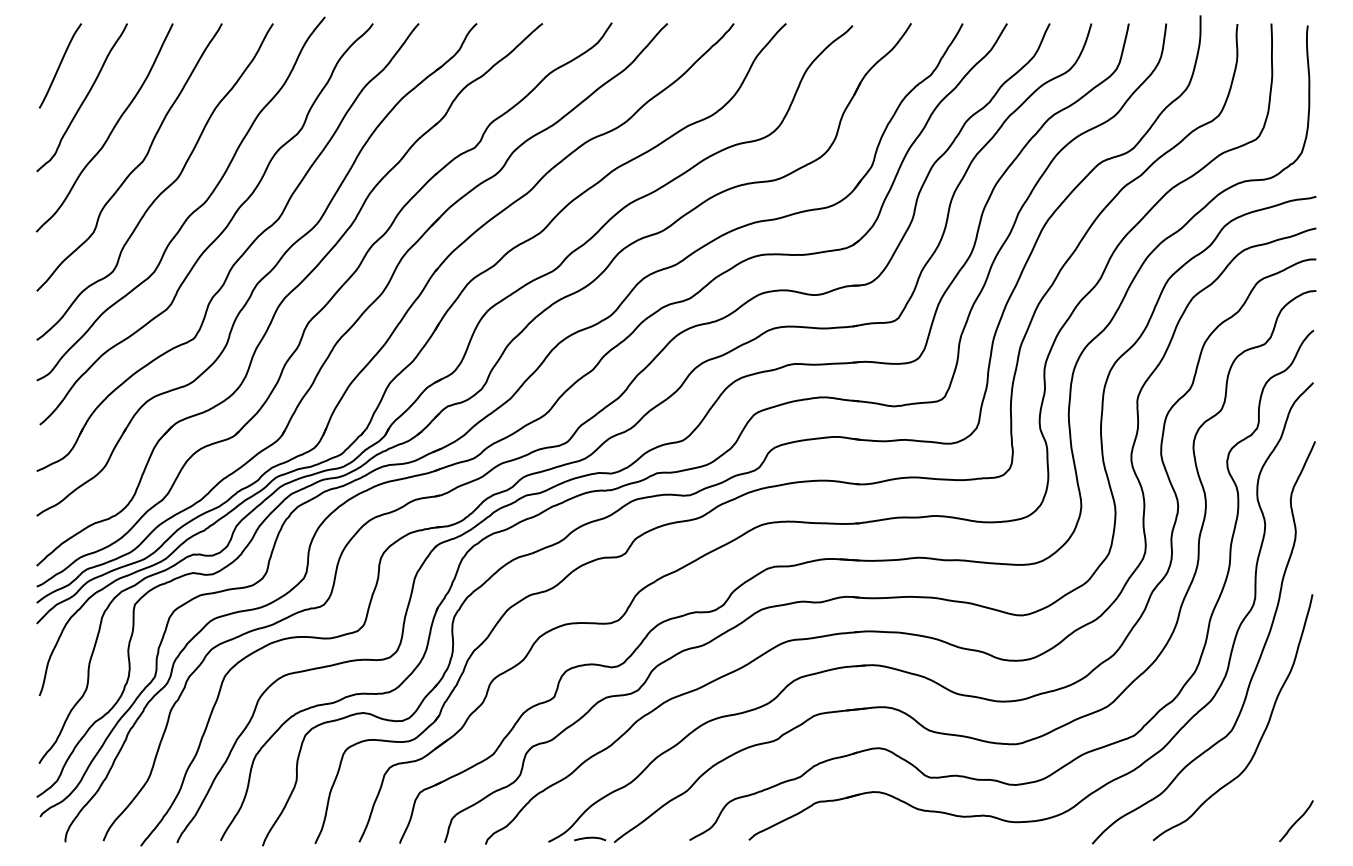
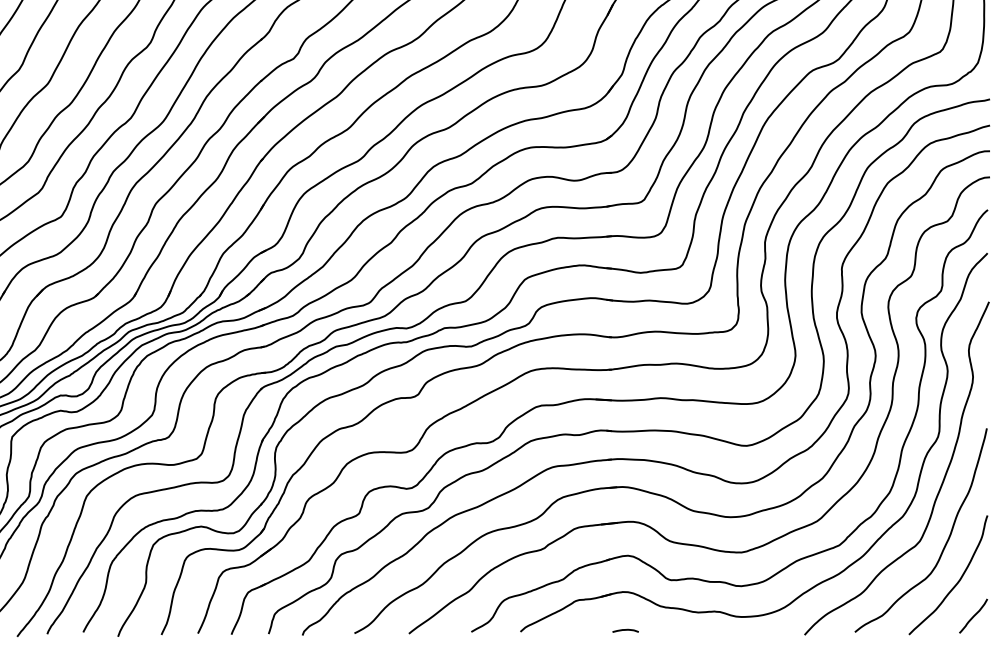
curve: (1275, 781) -> (956, 583), added
curve: (590, 838) -> (626, 630), moved

